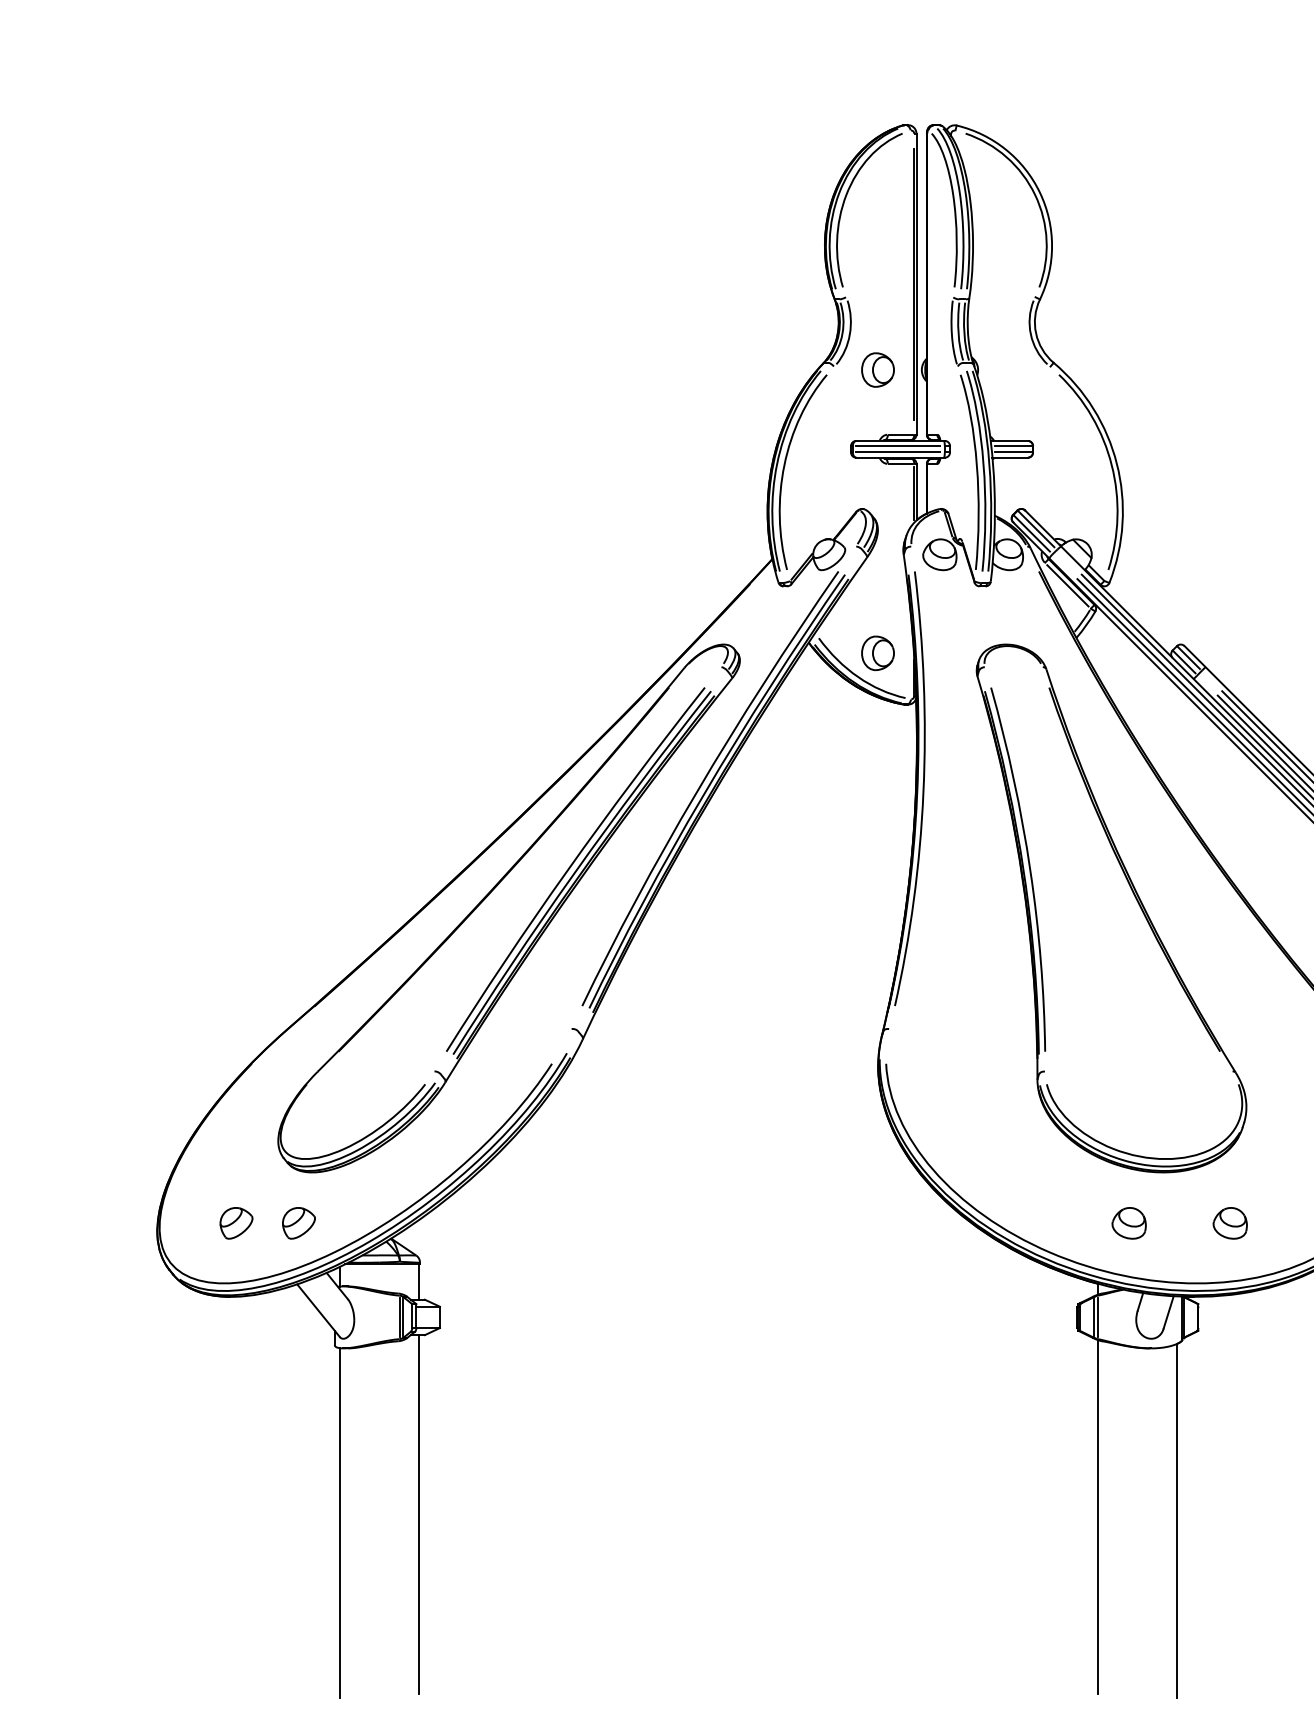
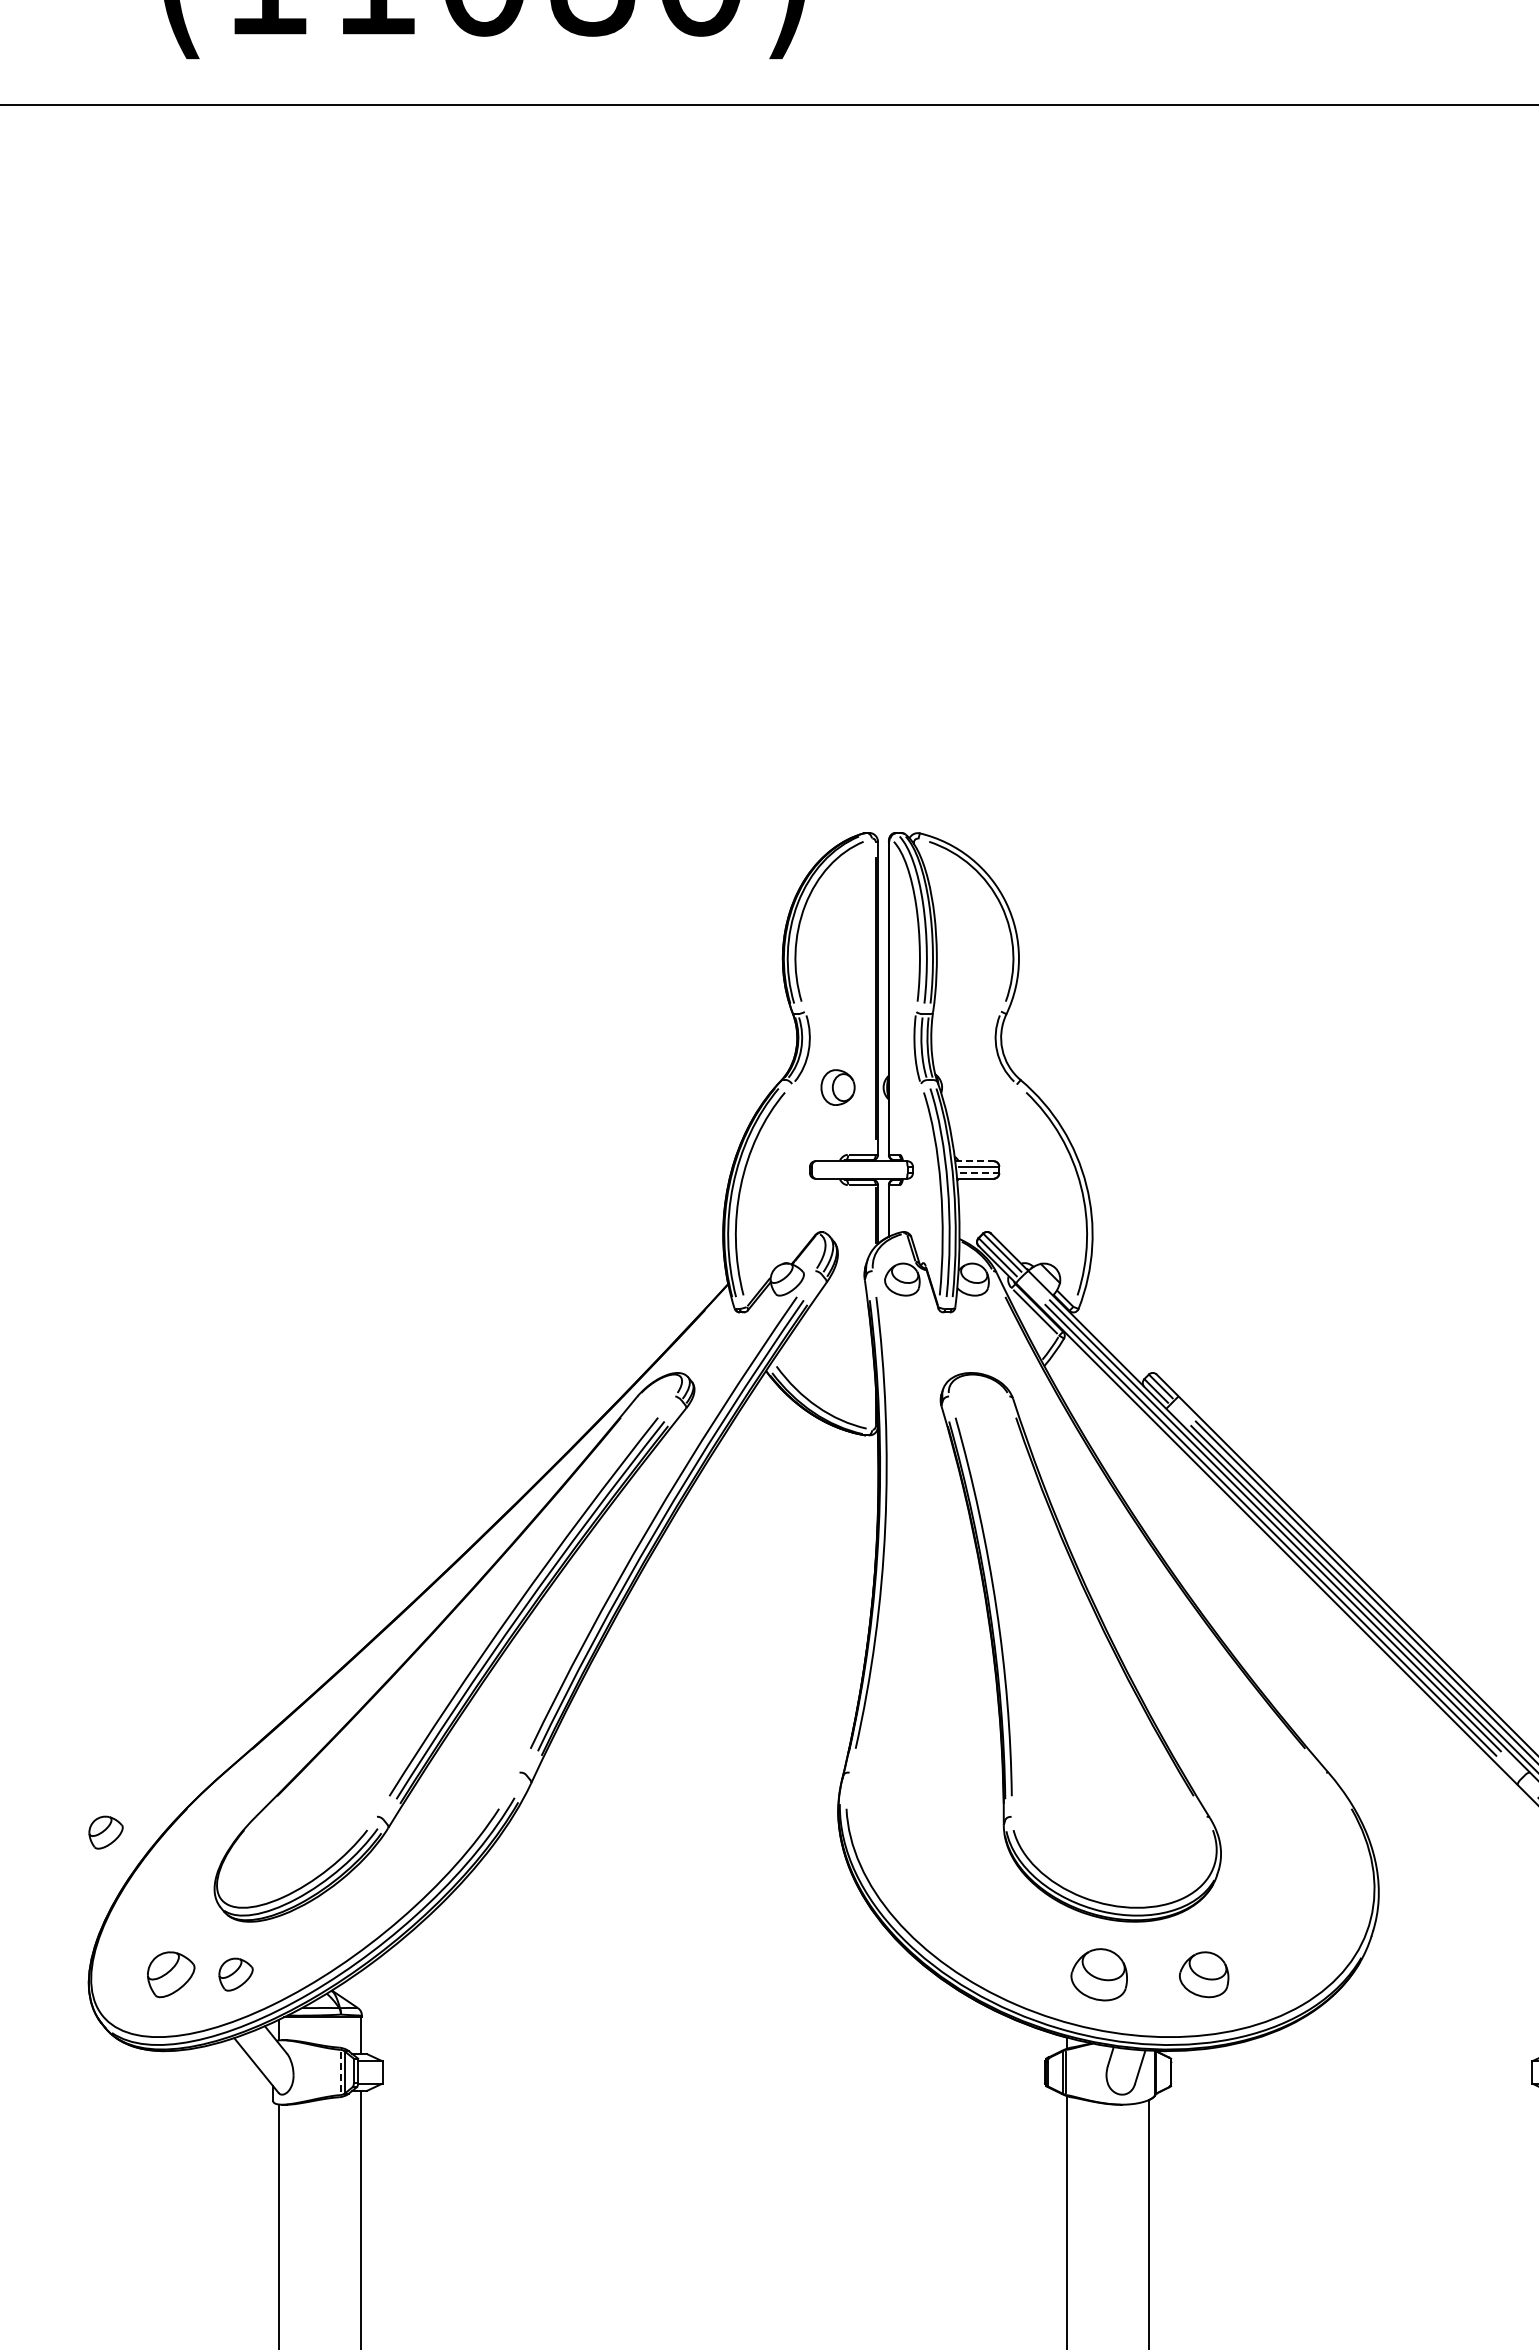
line: (1009, 441) -> (974, 1161), solid -> dashed
line: (897, 445) -> (858, 1166), removed
line: (897, 452) -> (858, 1173), removed
line: (1014, 452) -> (979, 1173), solid -> dashed
part: (877, 652) -> (837, 1381), removed
part: (173, 1086) -> (105, 1832), added
part: (235, 1223) -> (170, 1974), size x1.4
part: (1128, 1223) -> (1098, 1974), size x1.6
part: (1230, 1223) -> (1204, 1974), size x1.4
line: (399, 1317) -> (340, 2072), solid -> dashed

